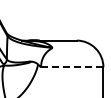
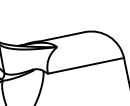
line: (71, 67) -> (85, 66), dashed -> solid

